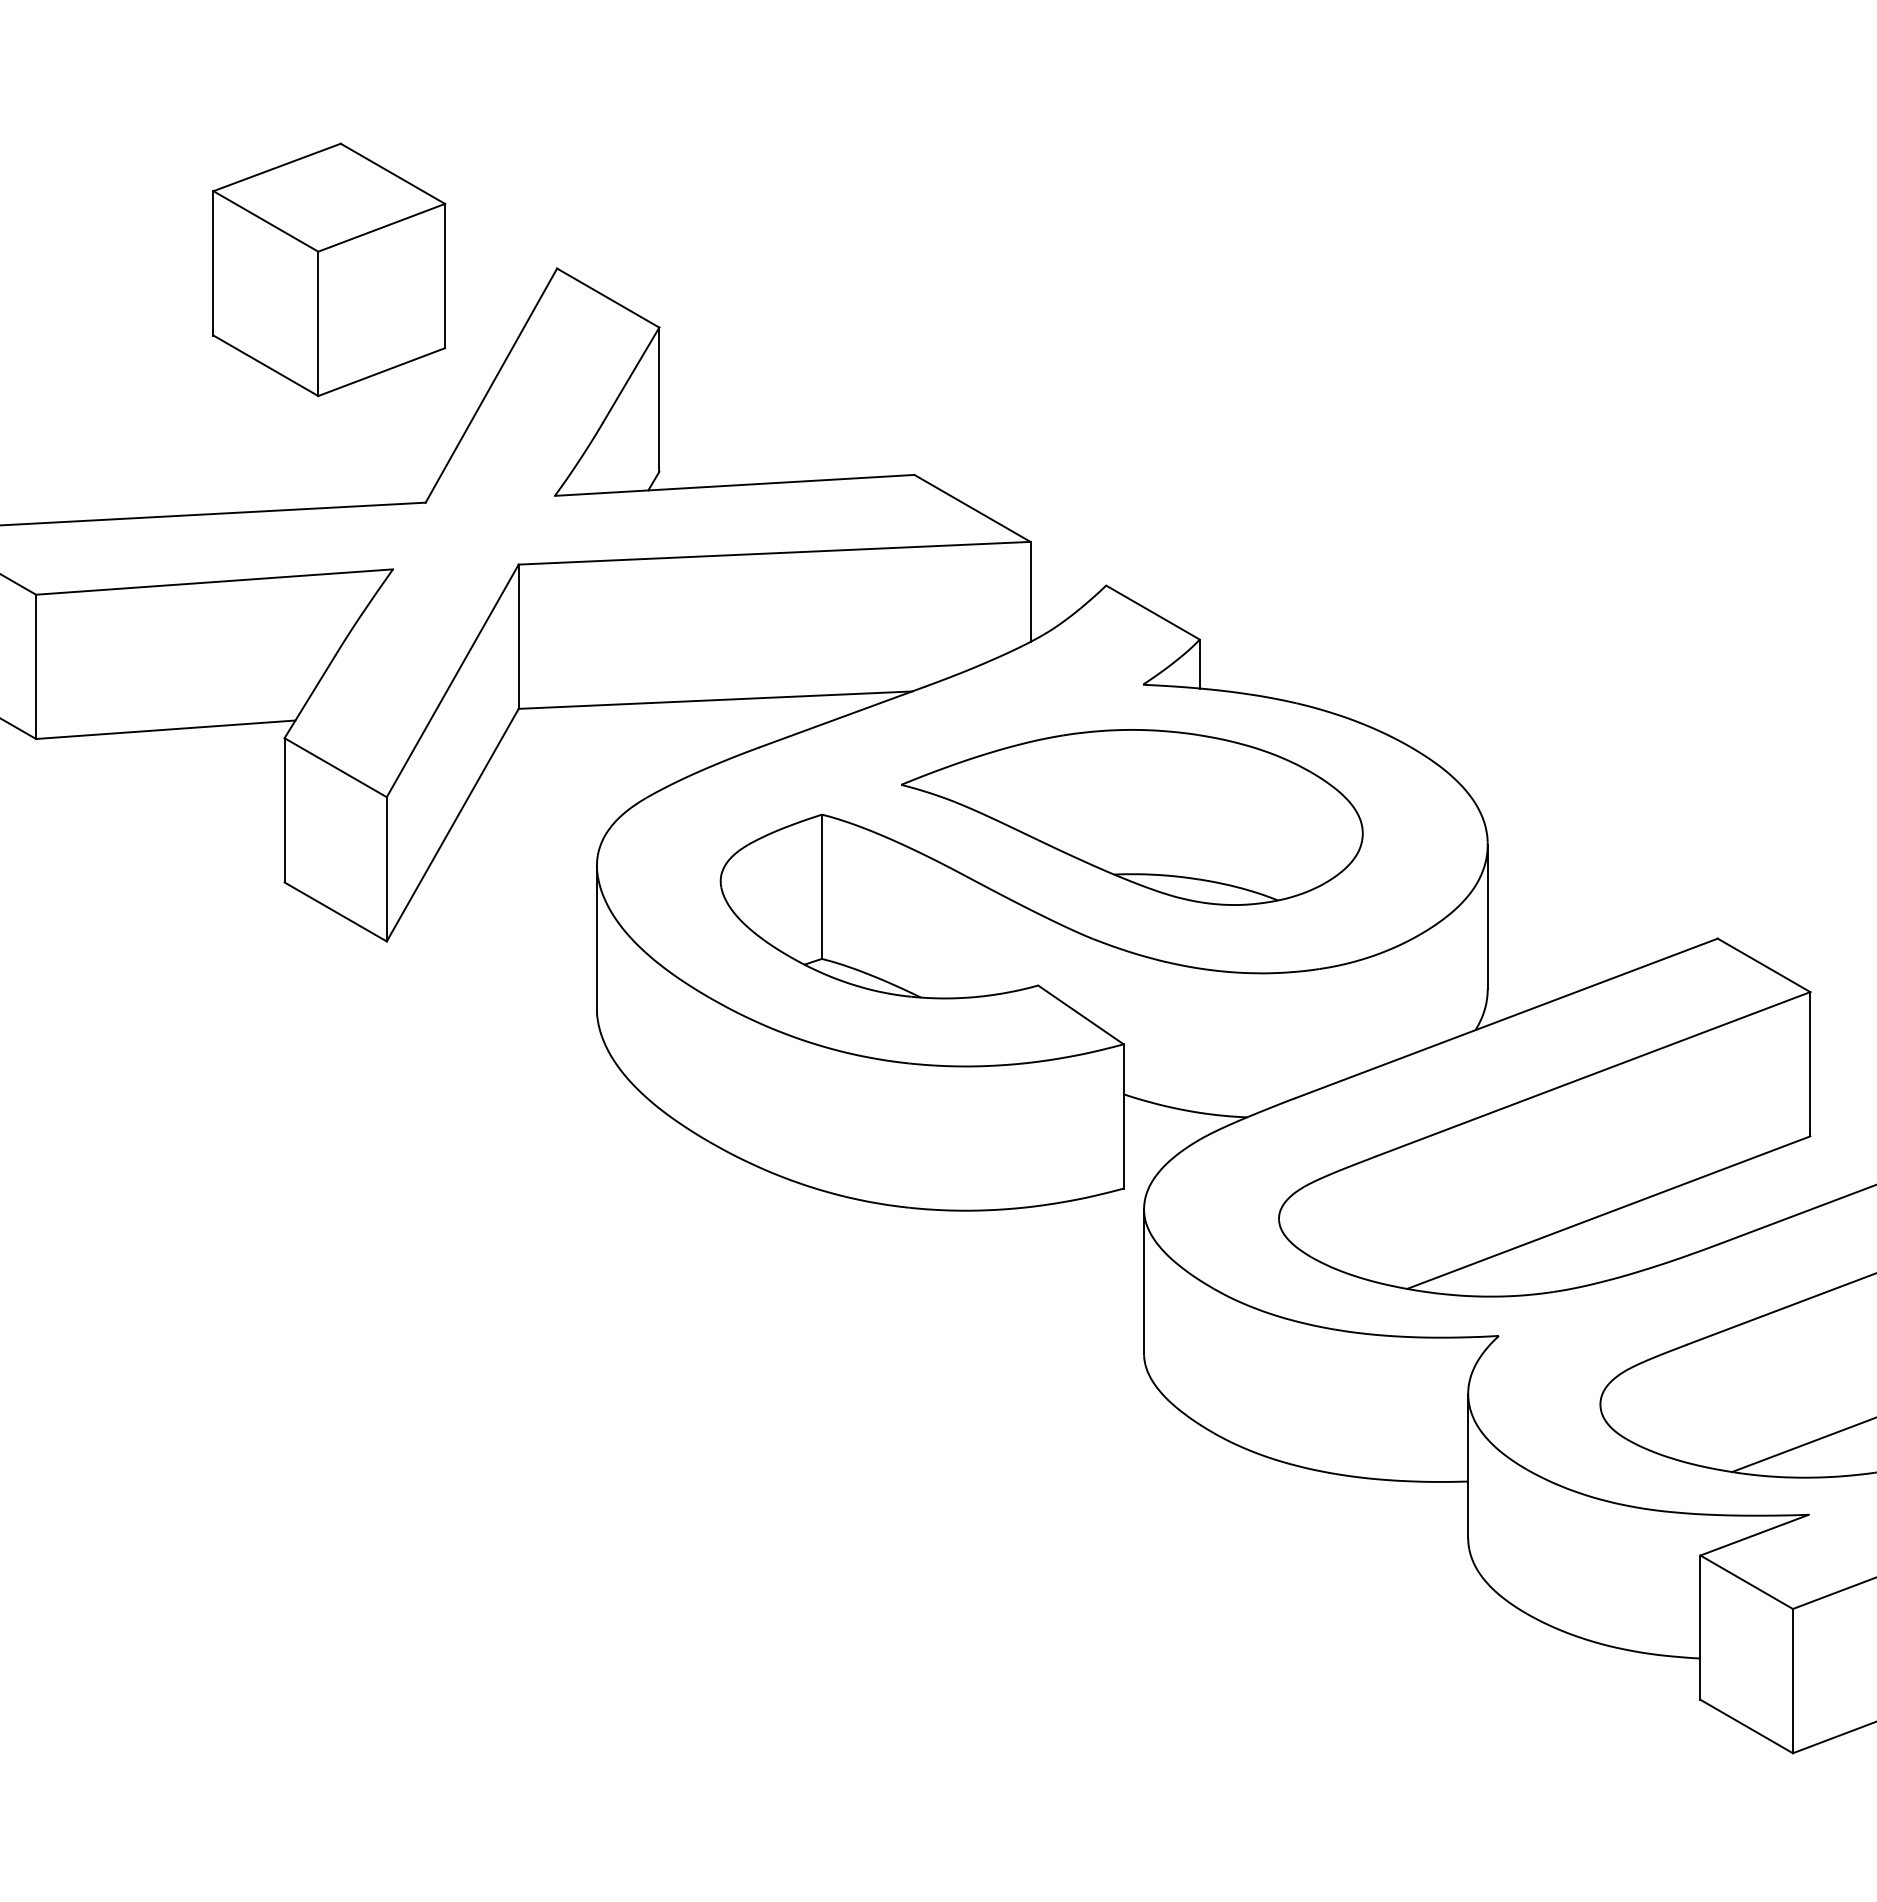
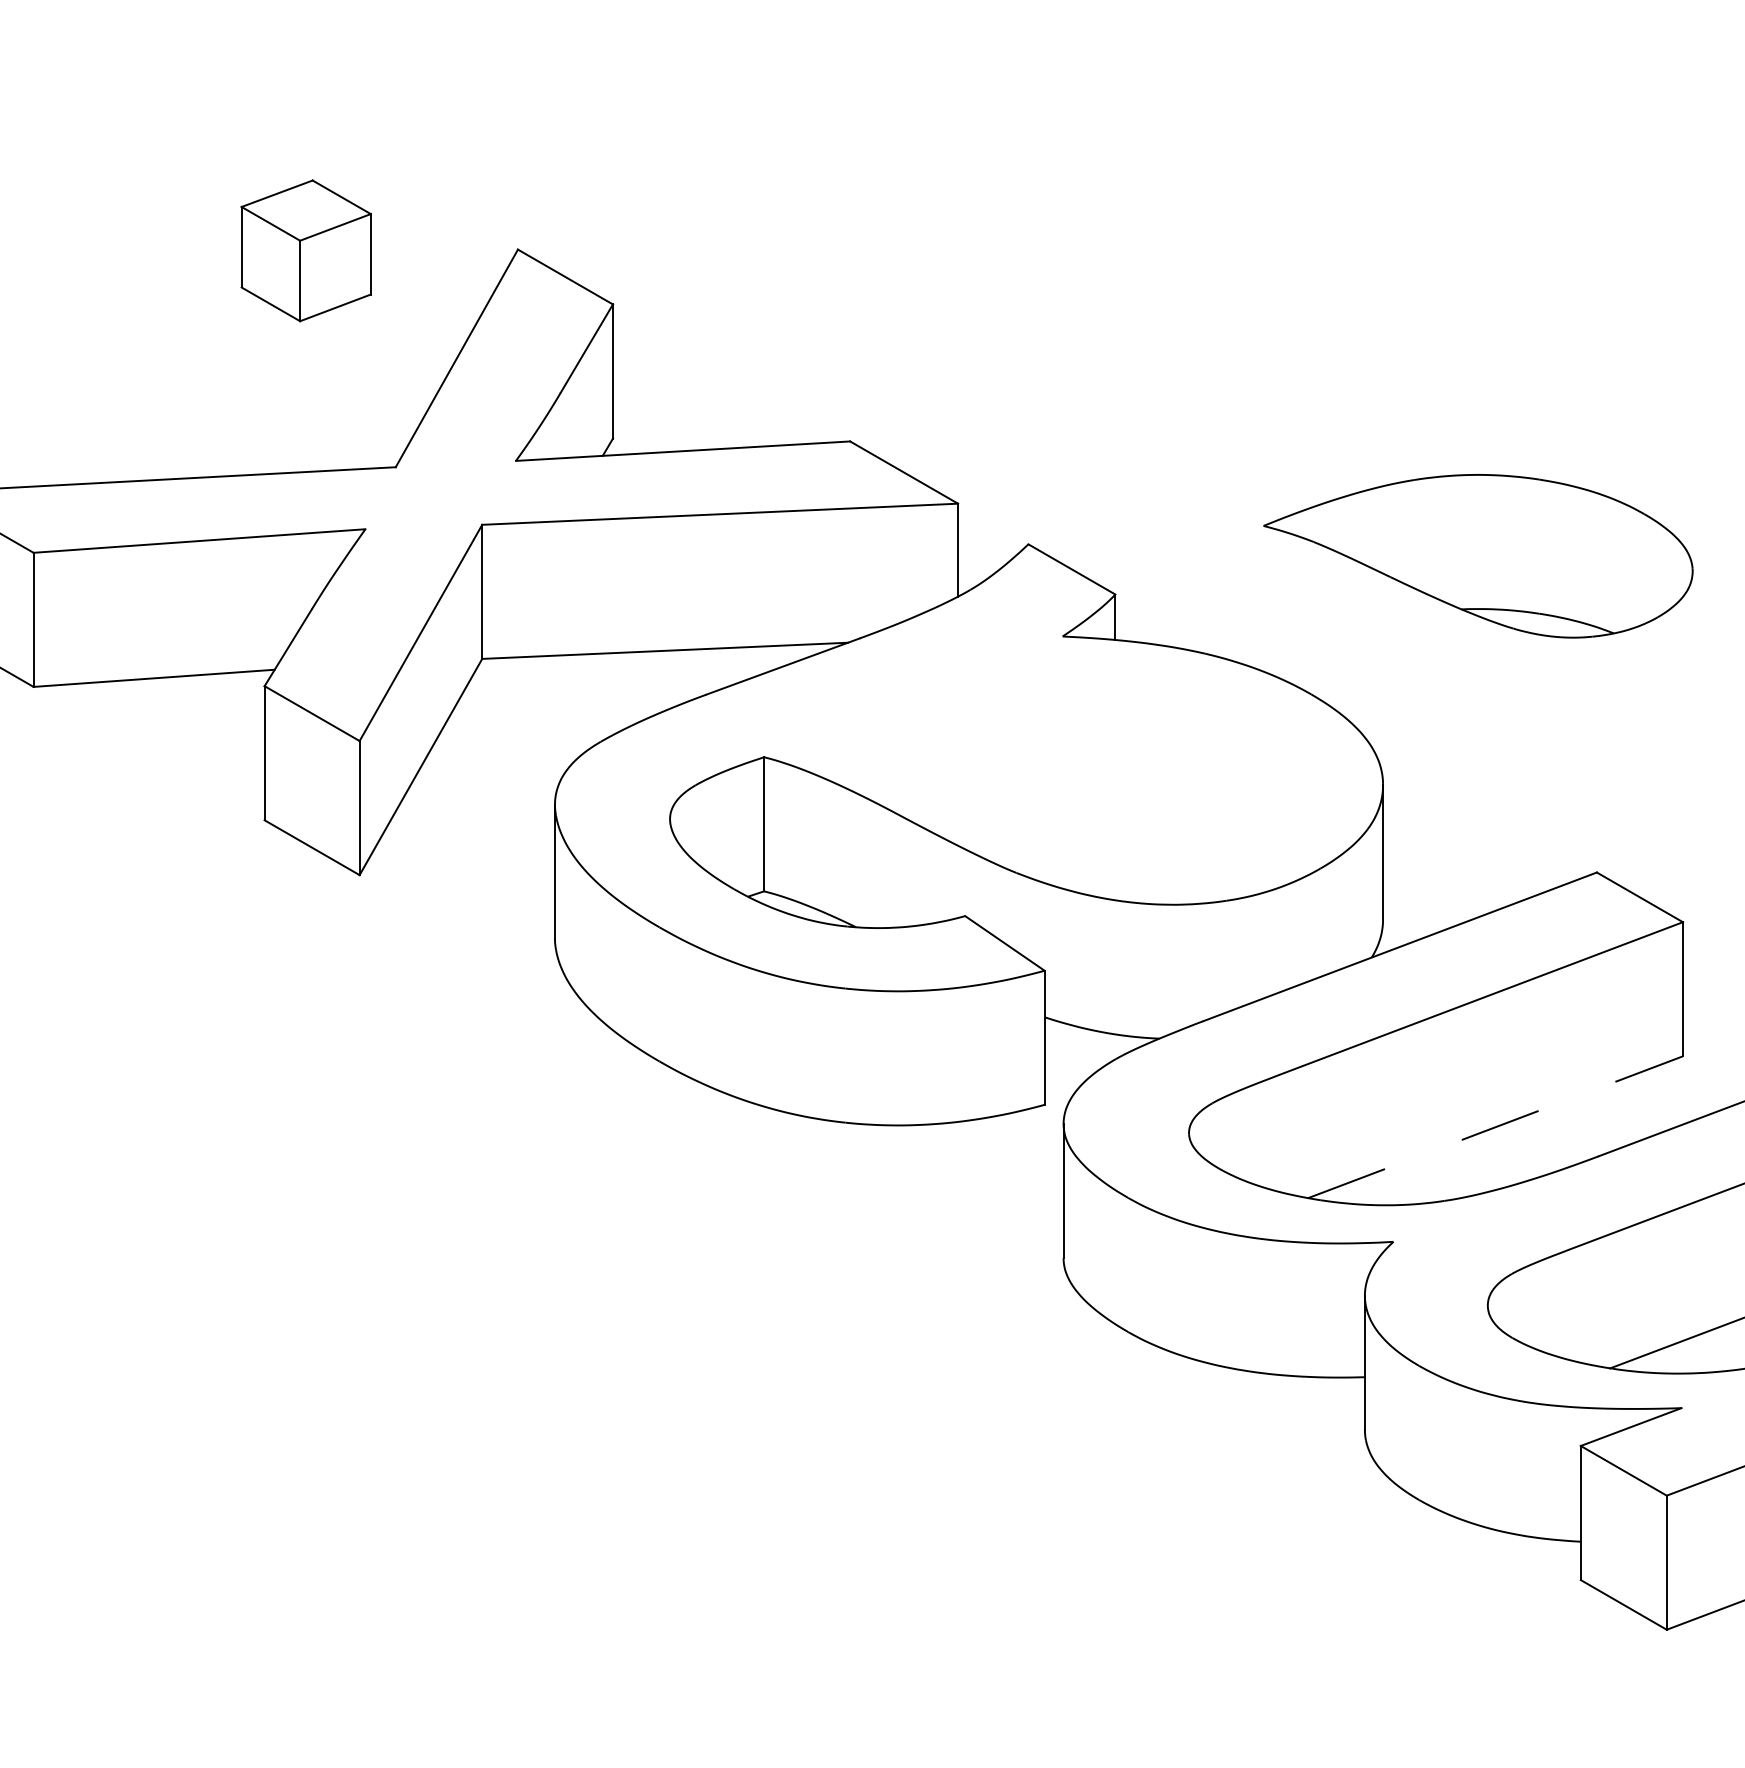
part: (329, 269) -> (306, 250), size x0.6
part: (1132, 817) -> (1478, 556), moved
line: (1608, 1212) -> (1495, 1127), solid -> dashed

